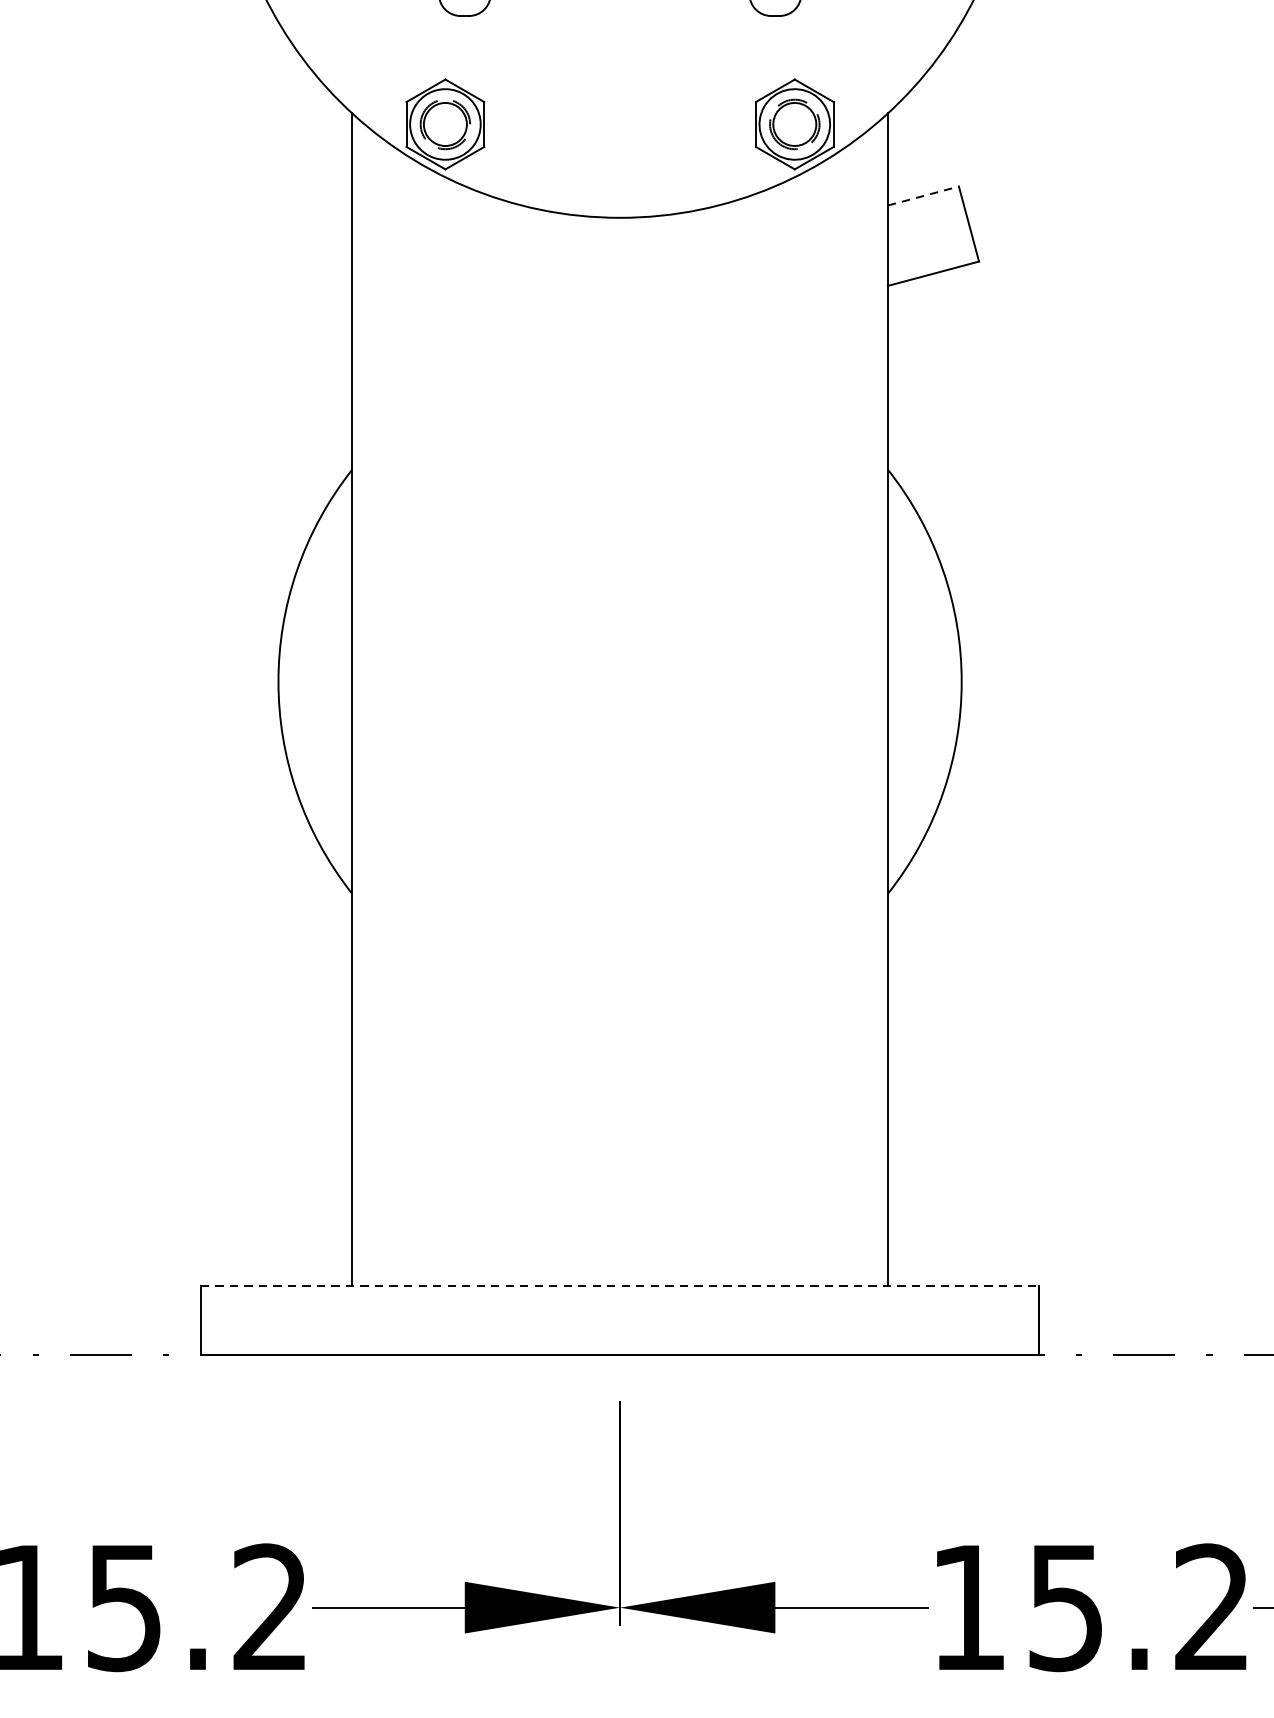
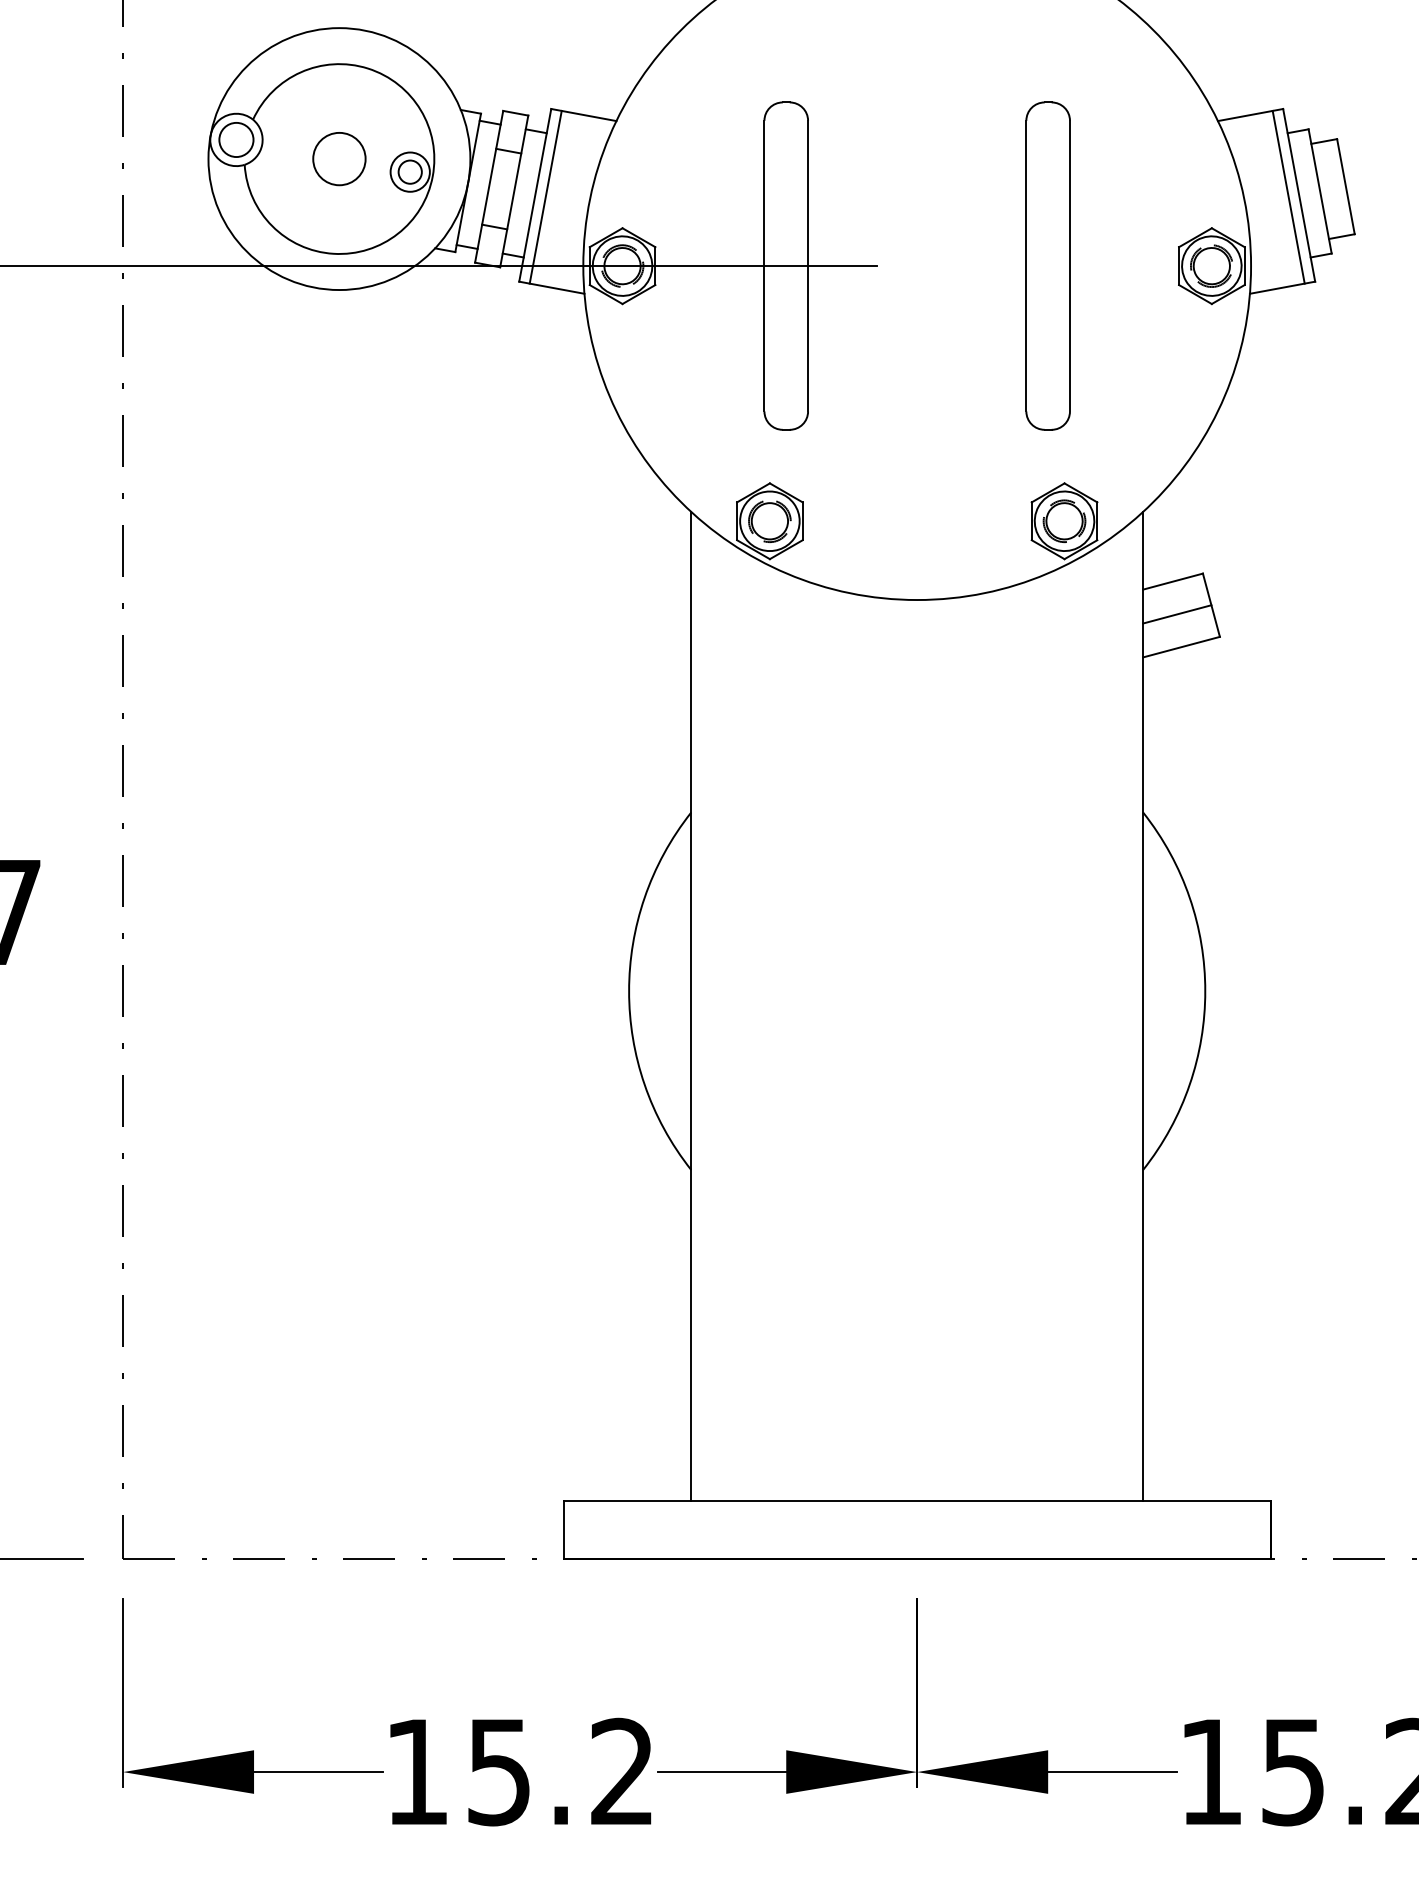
line: (924, 195) -> (1173, 581), dashed -> solid
line: (928, 235) -> (1177, 614), added
line: (620, 1286) -> (917, 1501), dashed -> solid

